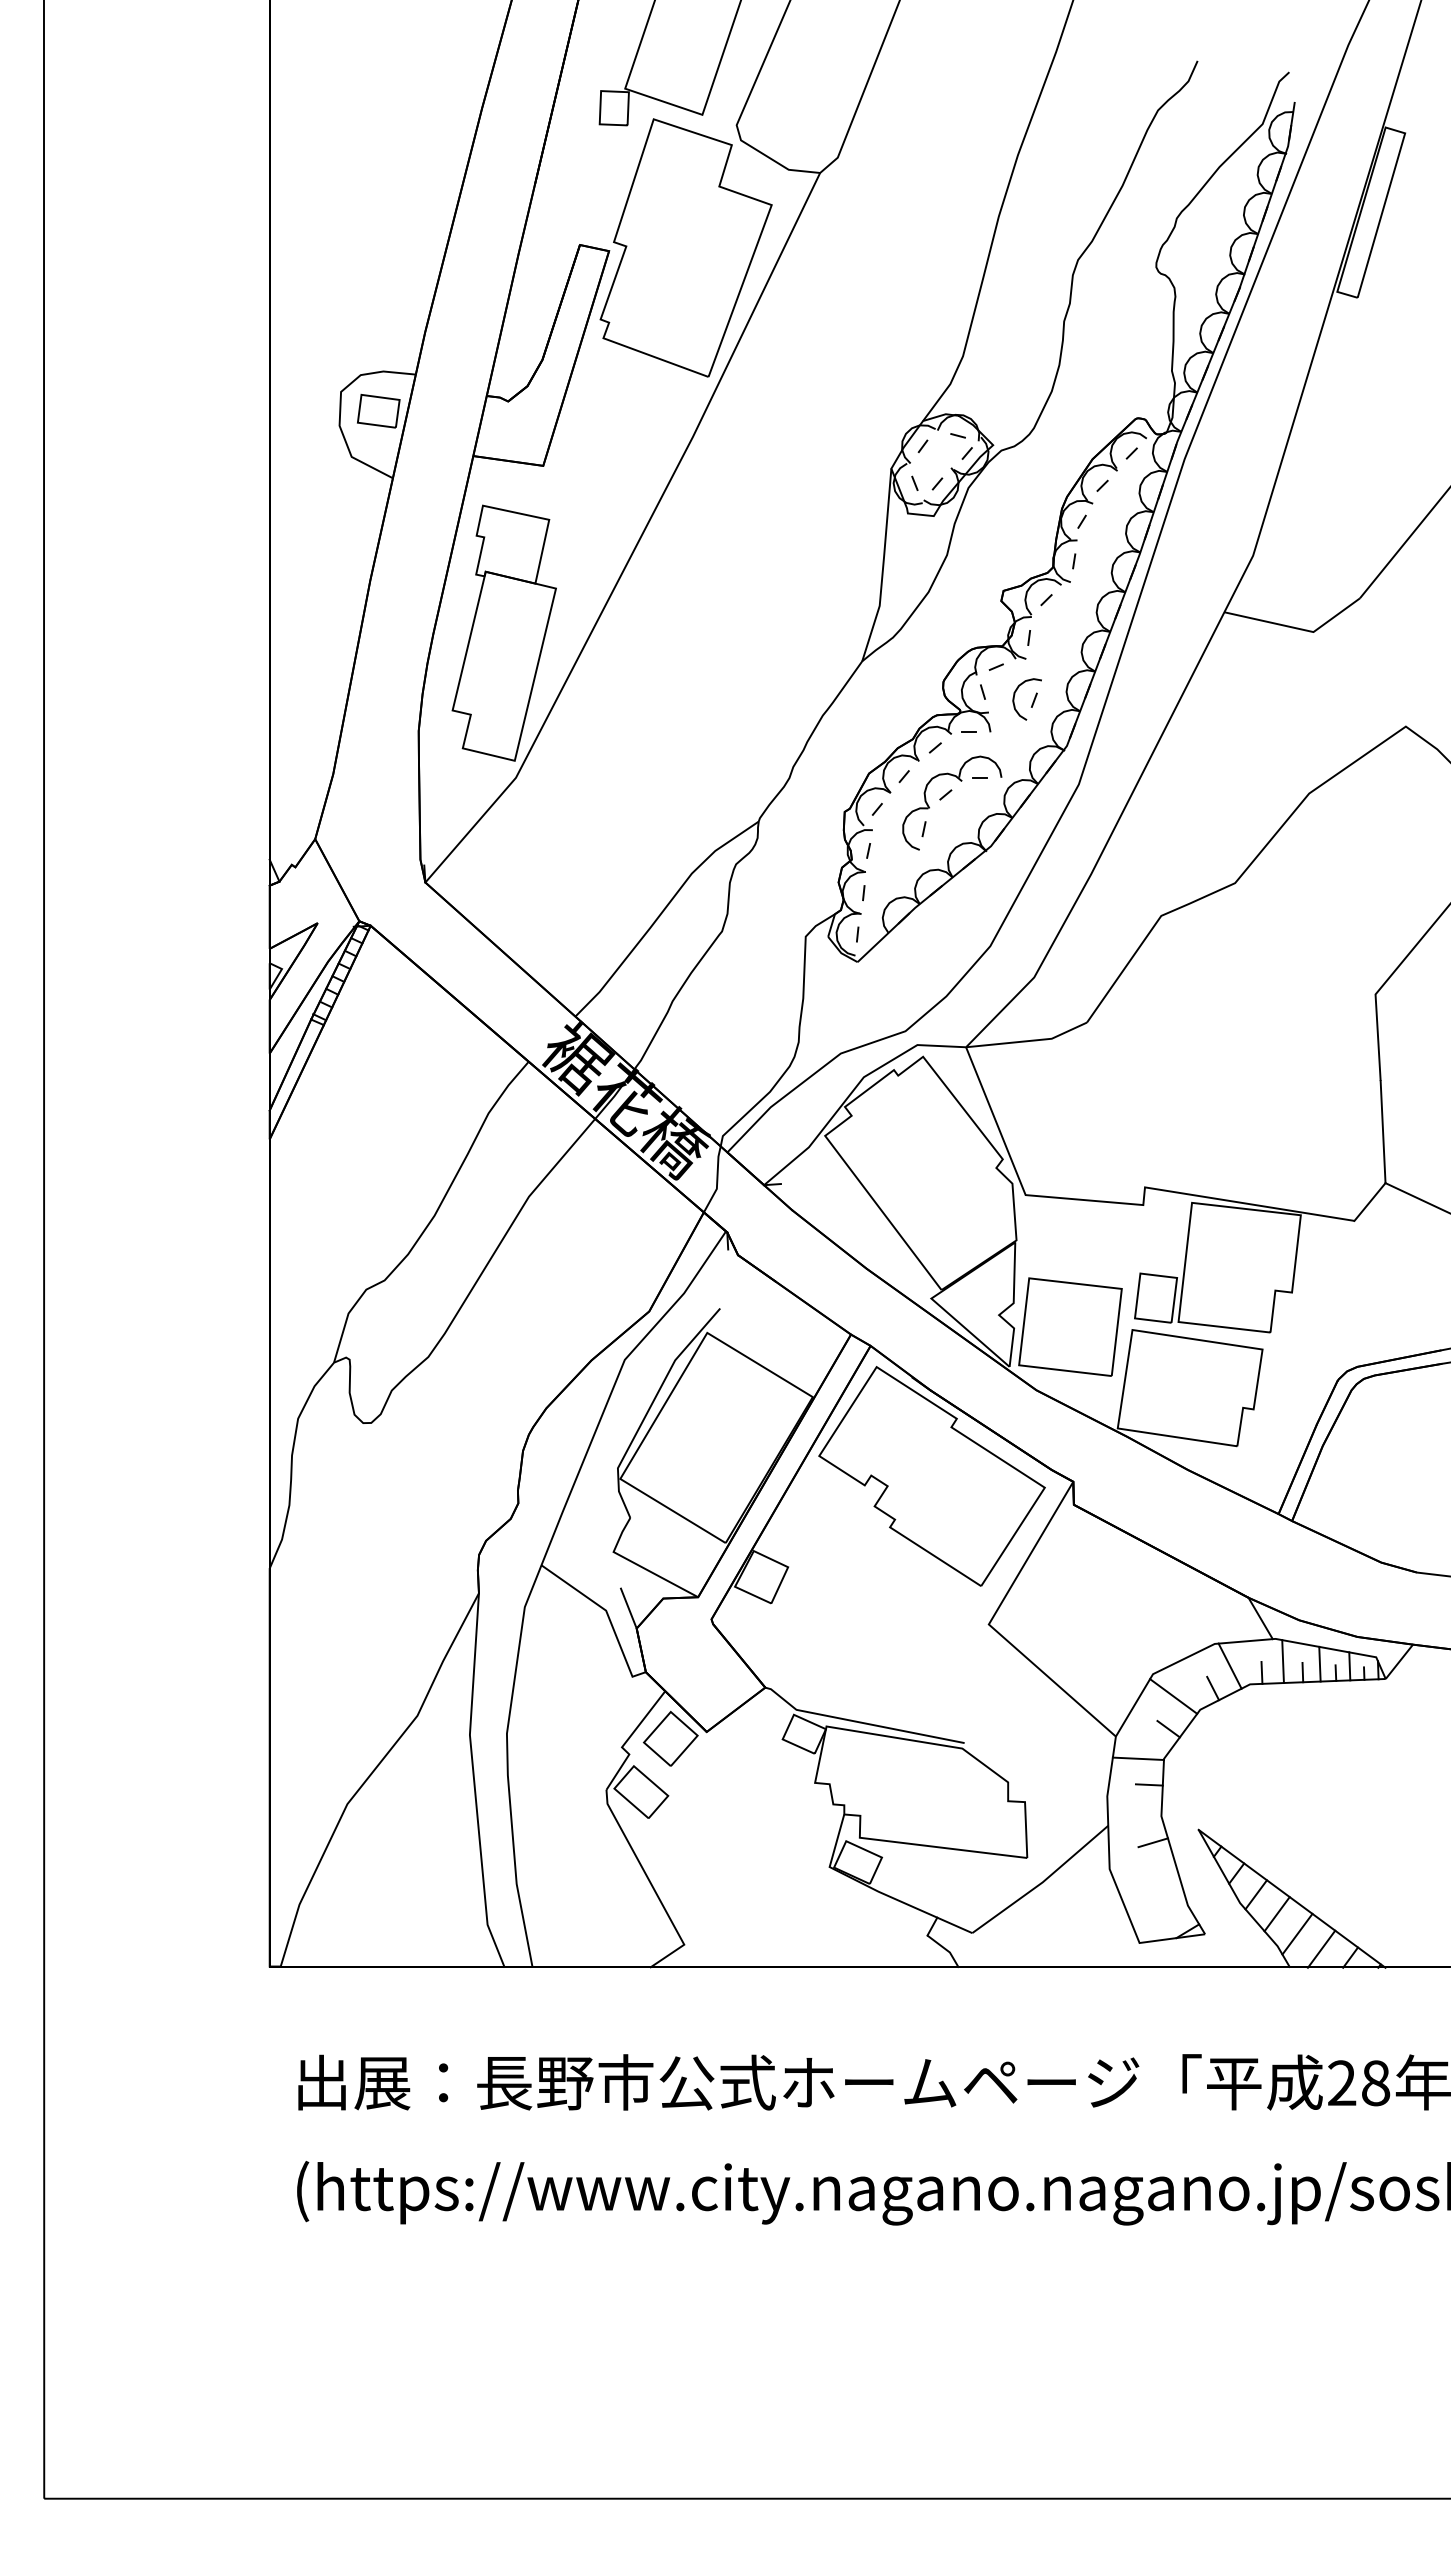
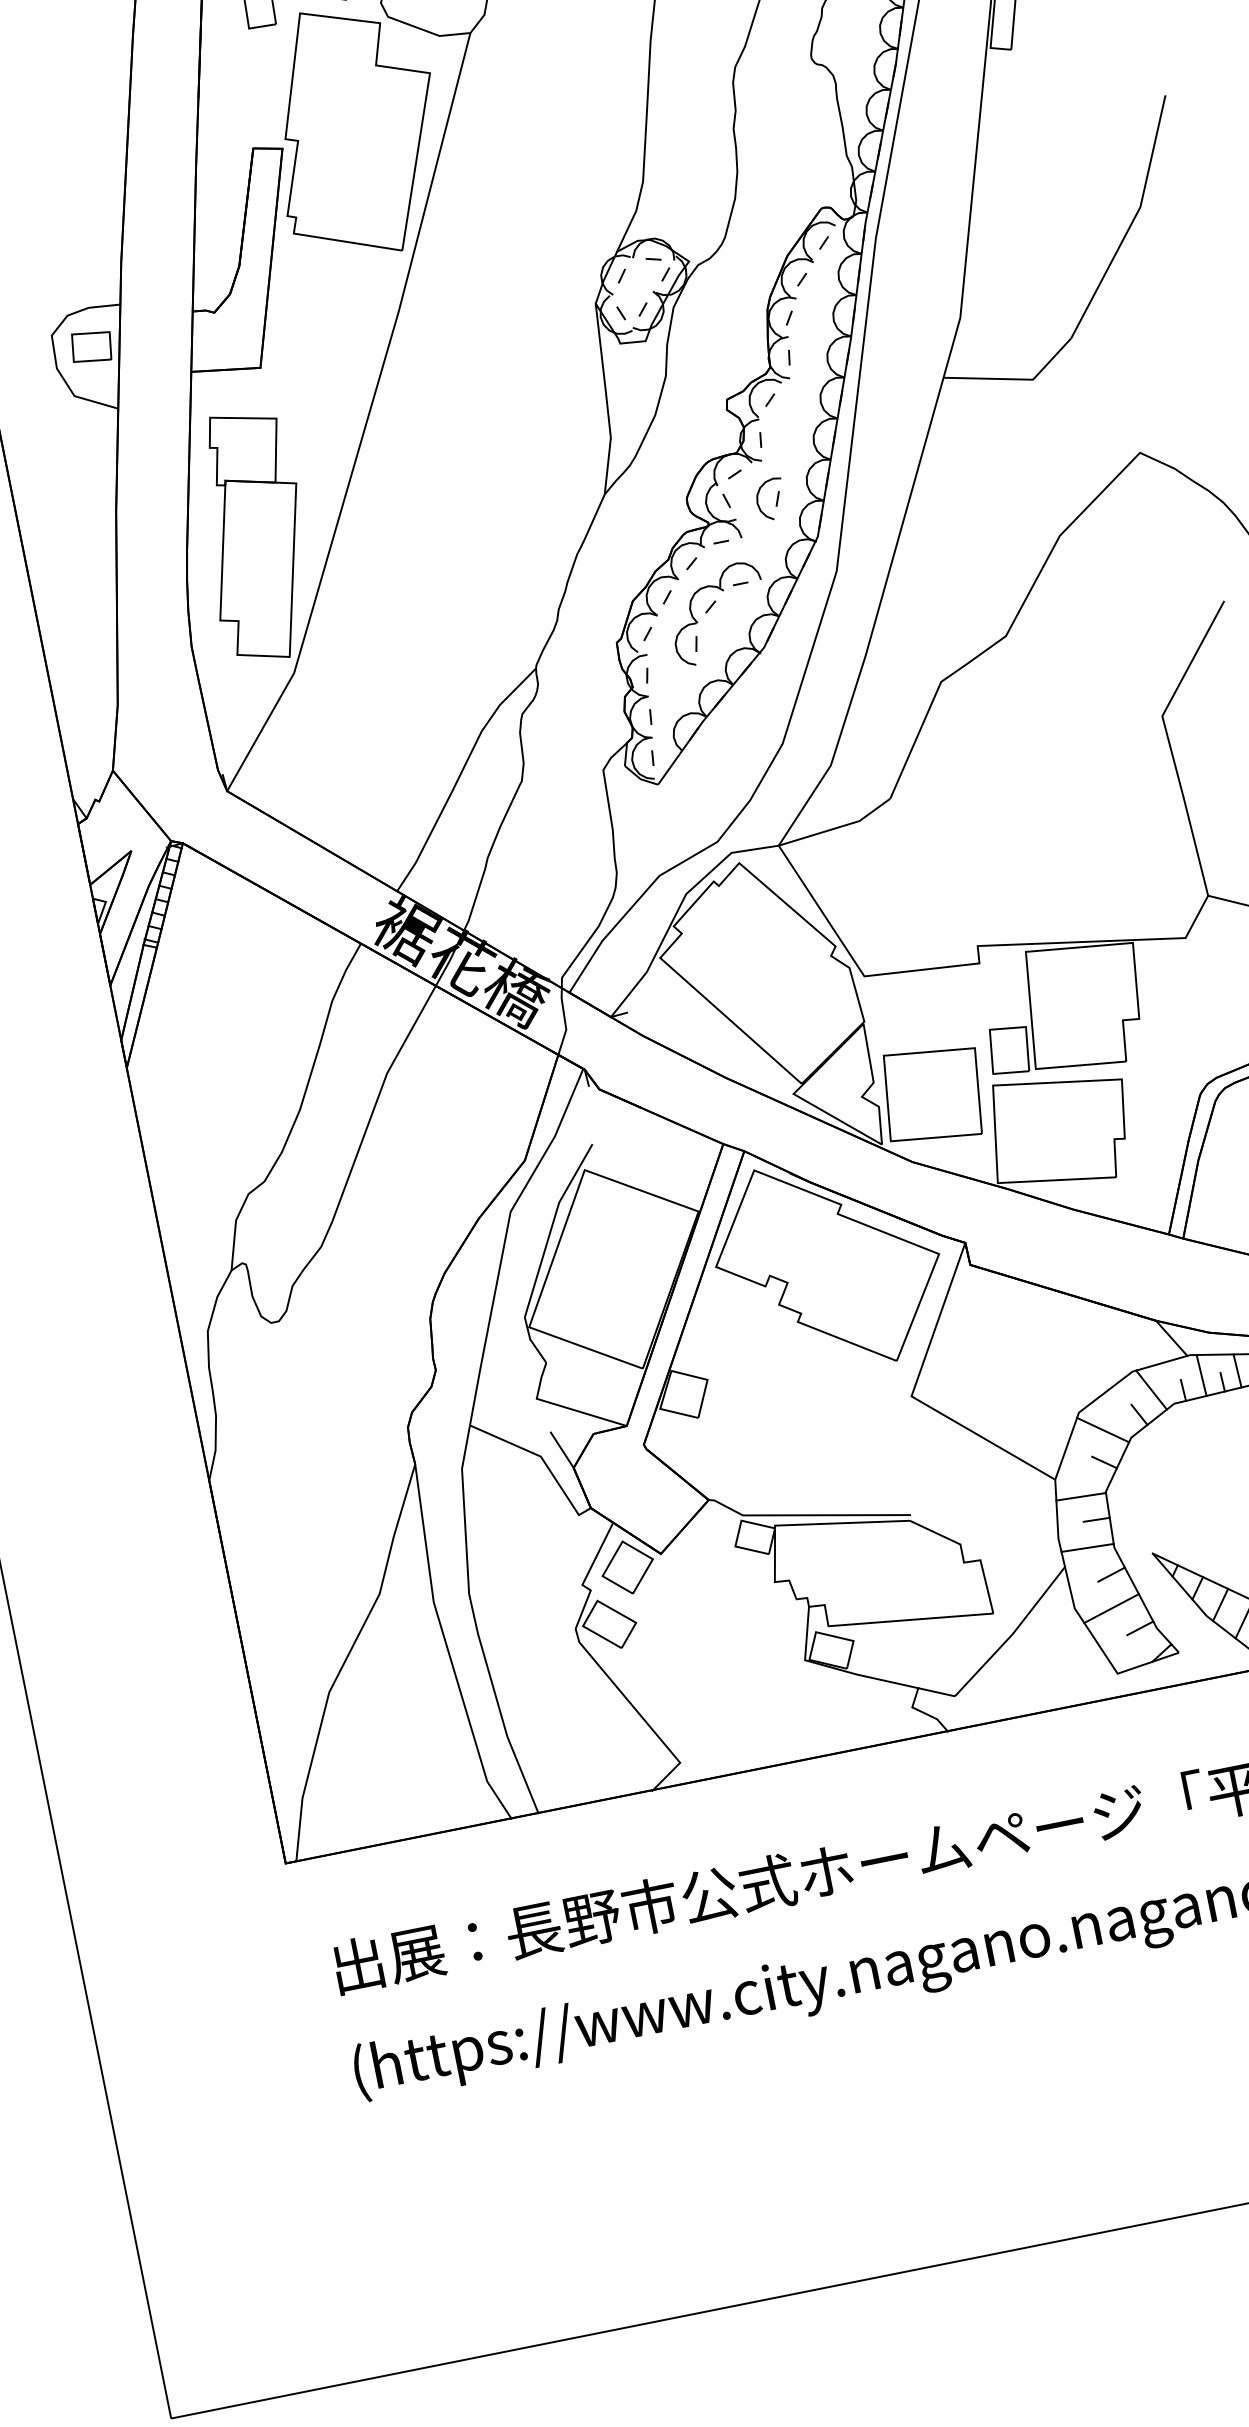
line: (1134, 1810) -> (1087, 1547), added
line: (1146, 1876) -> (1111, 1608), added
line: (1170, 1901) -> (1139, 1627), added

